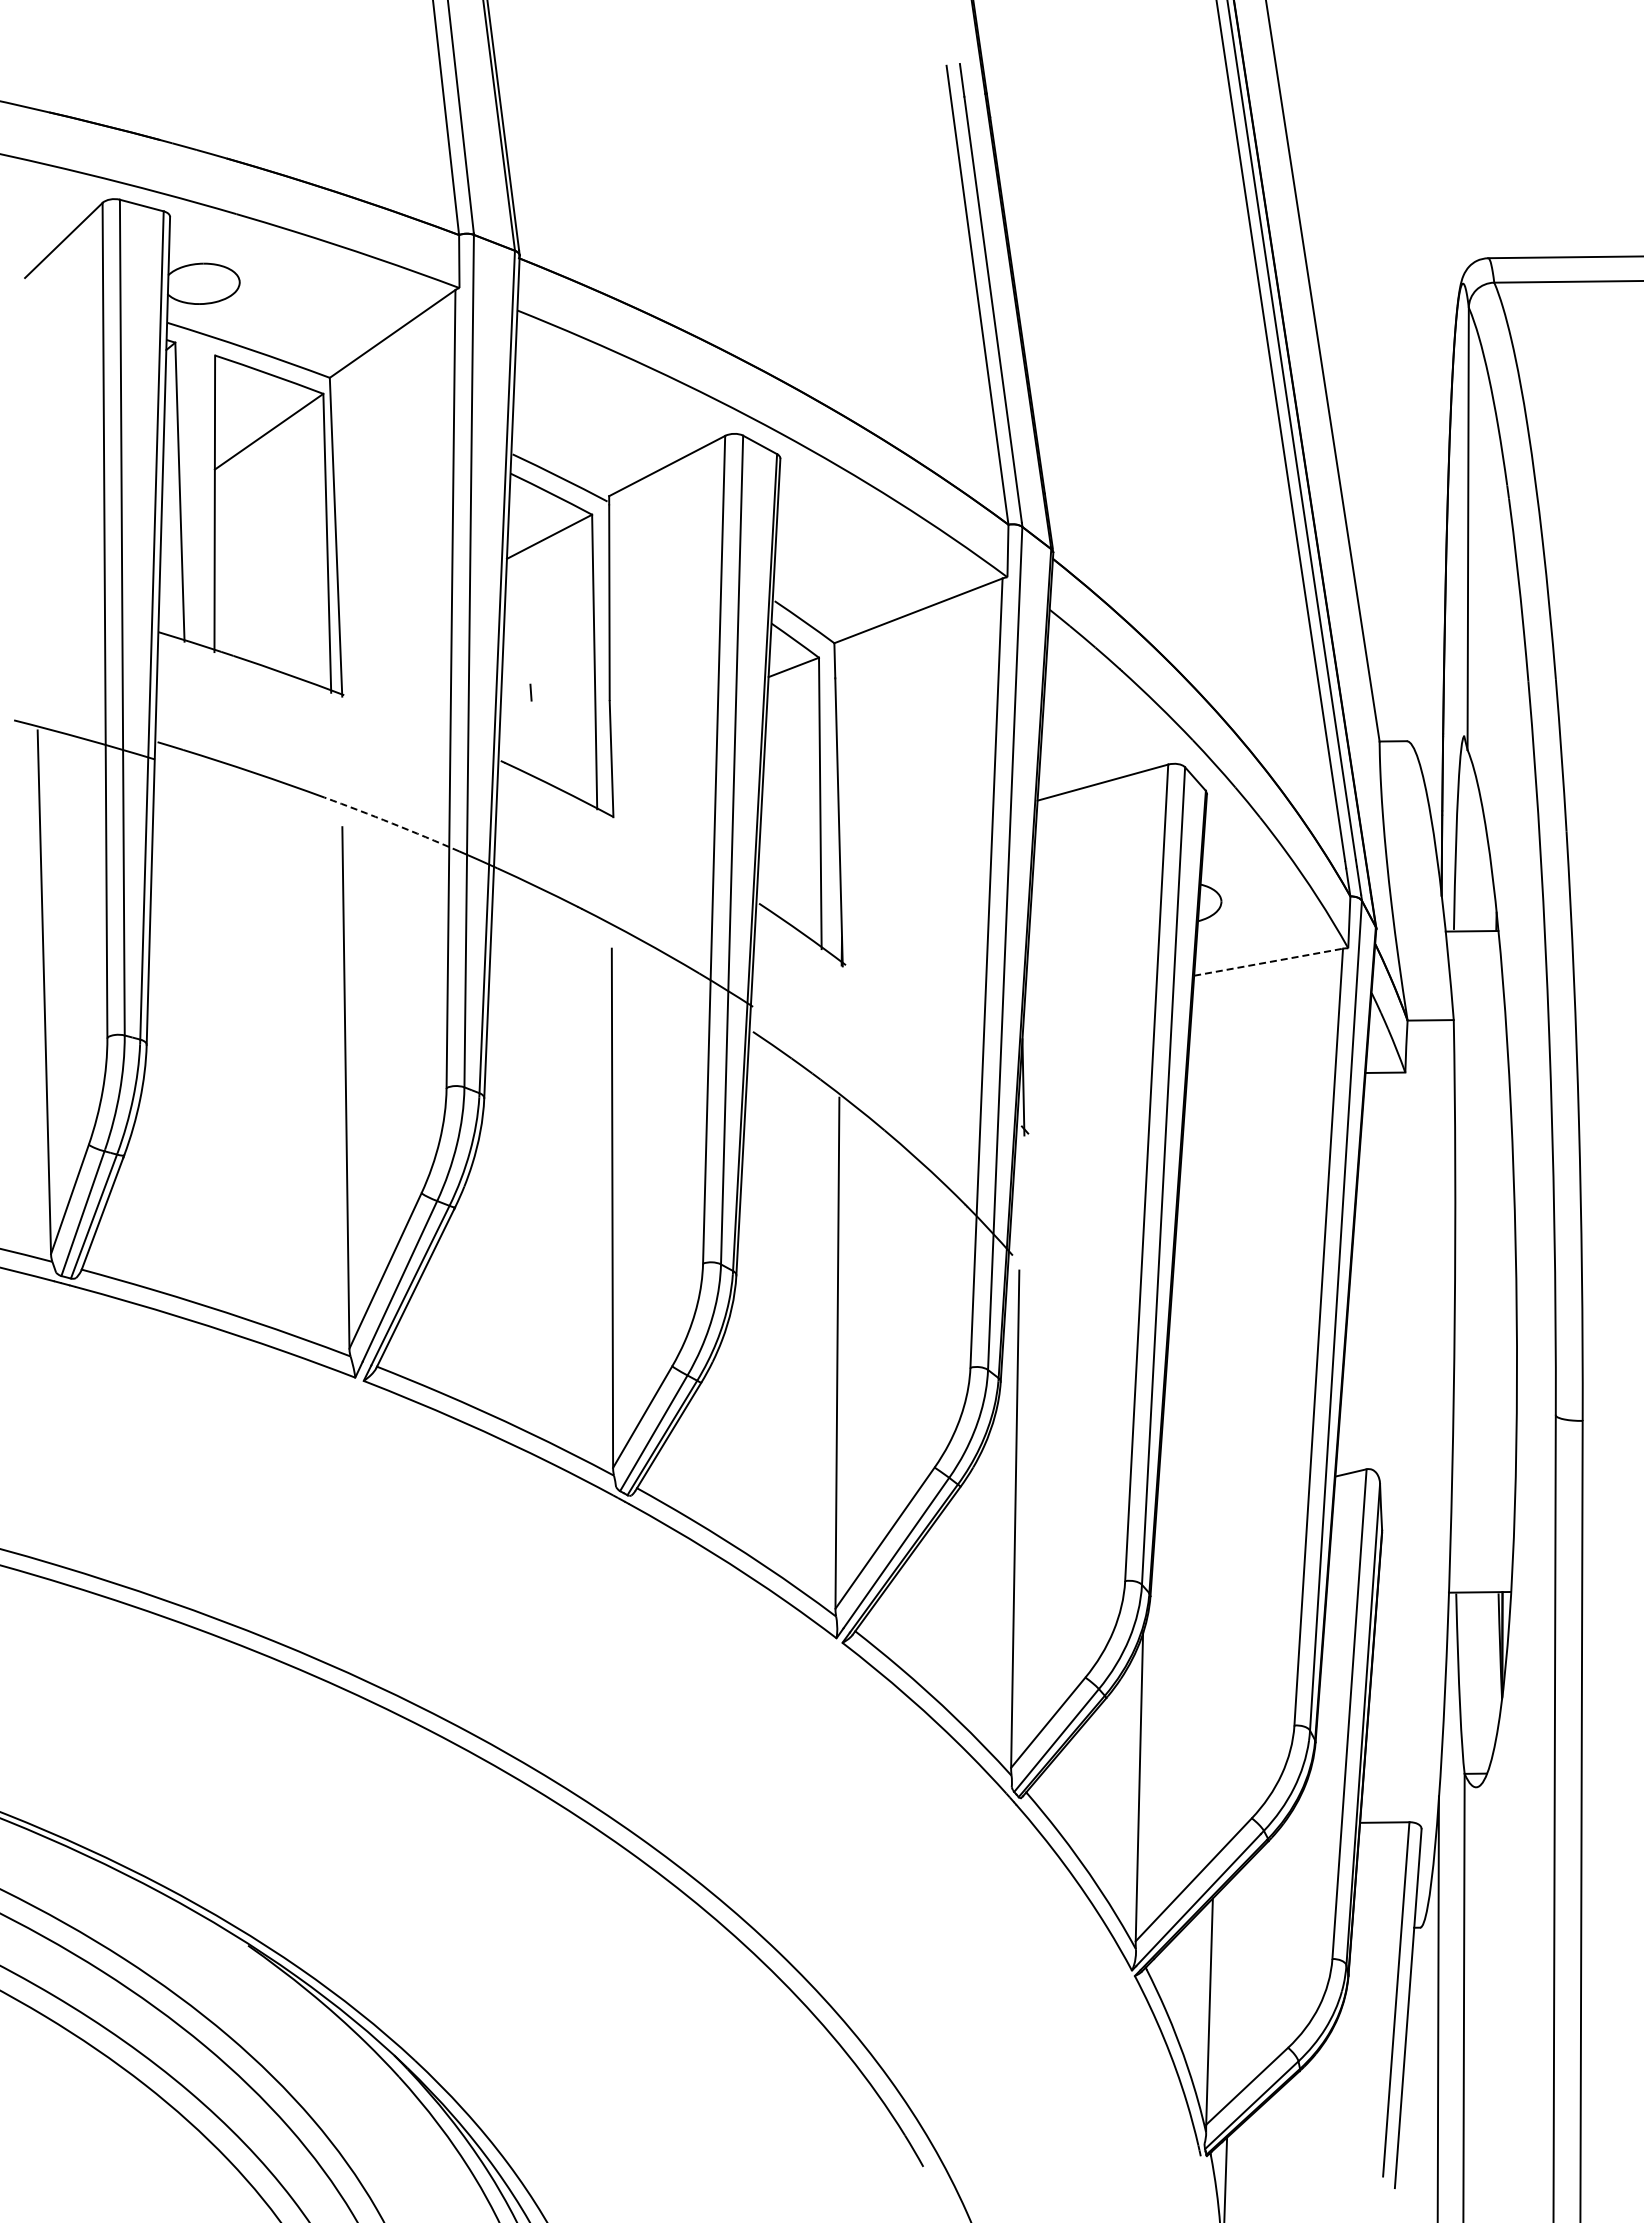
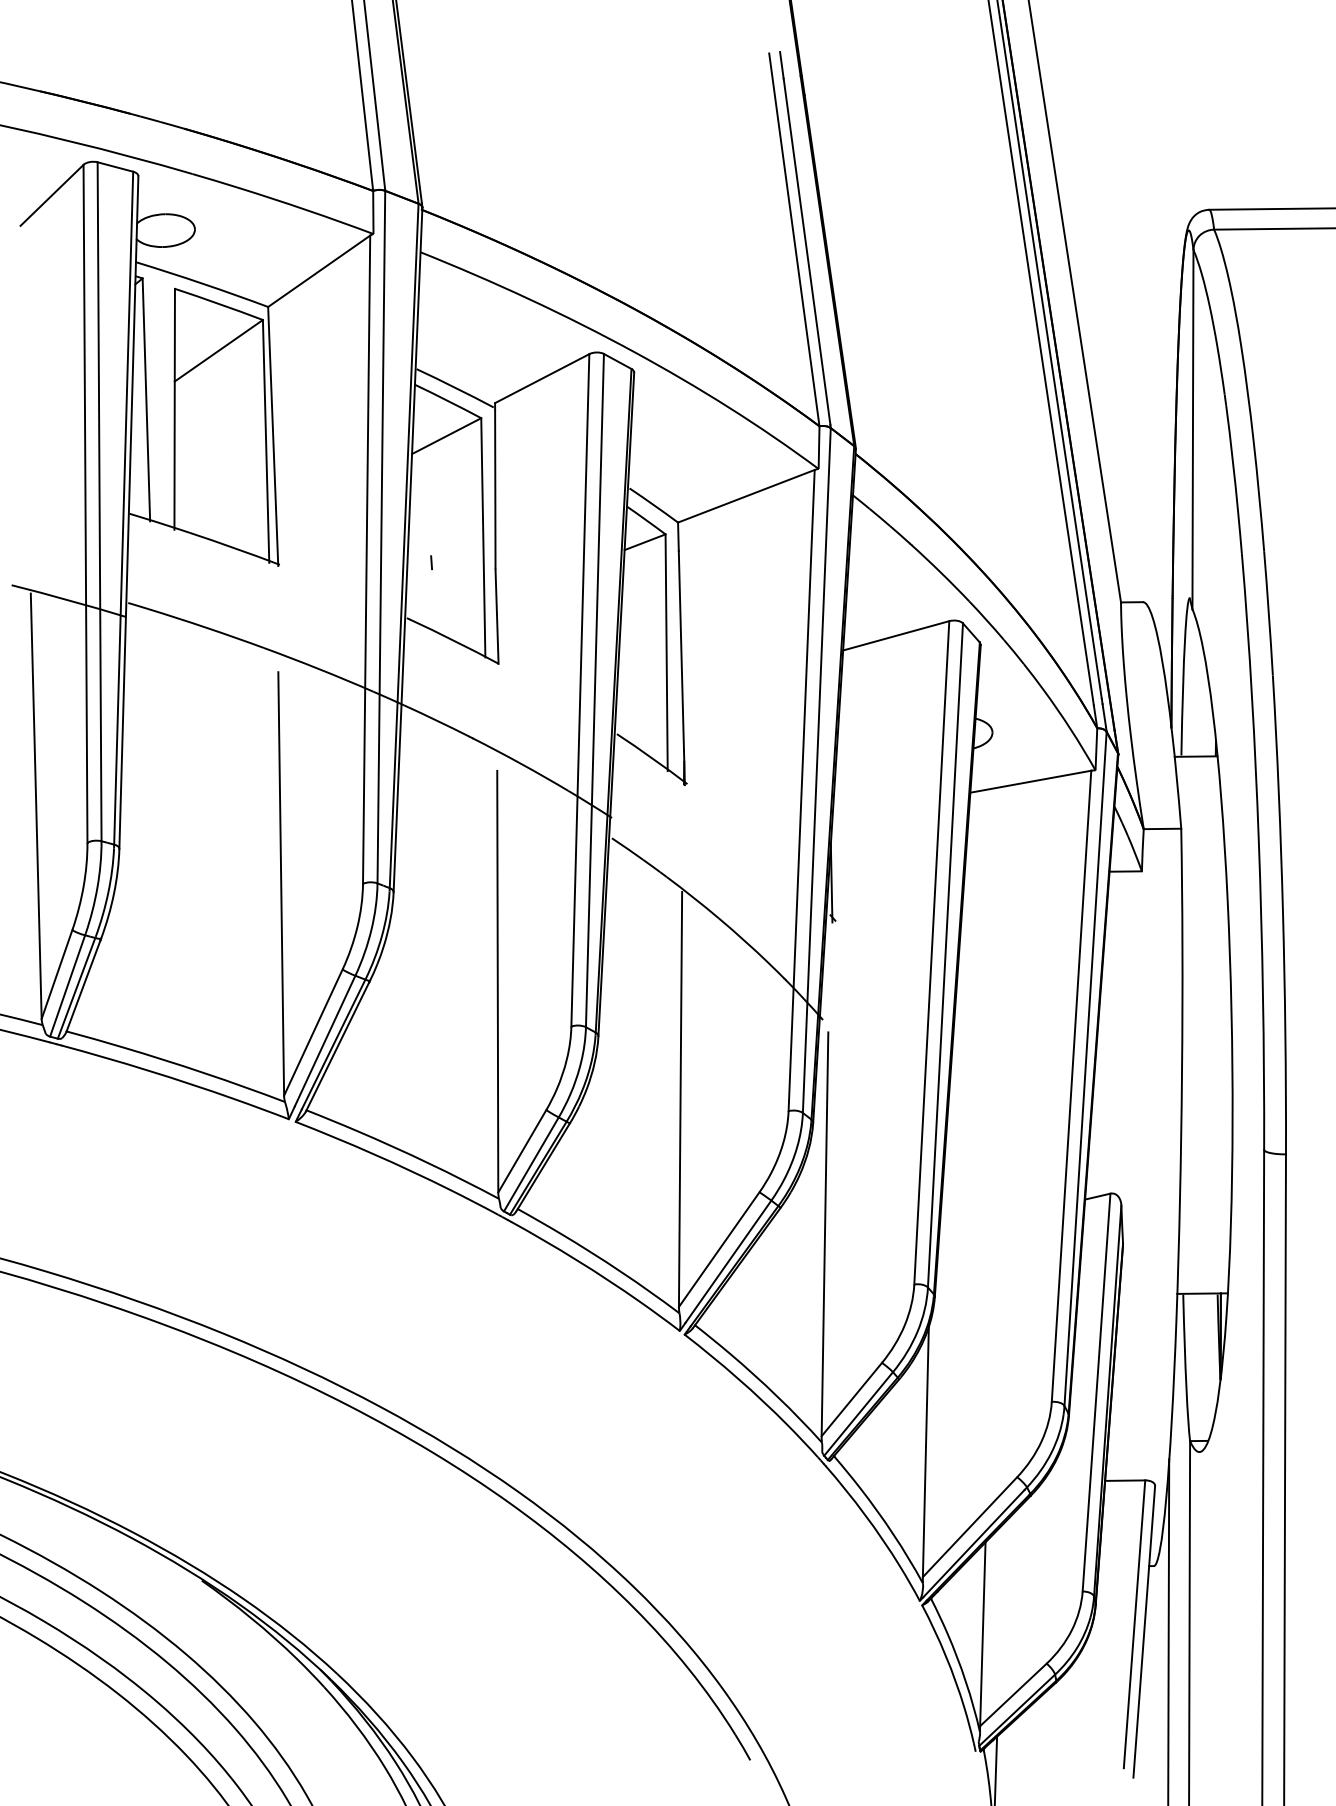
arc: (392, 823) -> (319, 669), dashed -> solid
line: (1268, 962) -> (1030, 781), dashed -> solid

